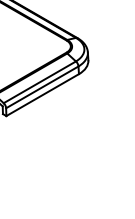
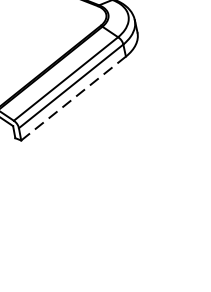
line: (42, 95) -> (73, 99), solid -> dashed

